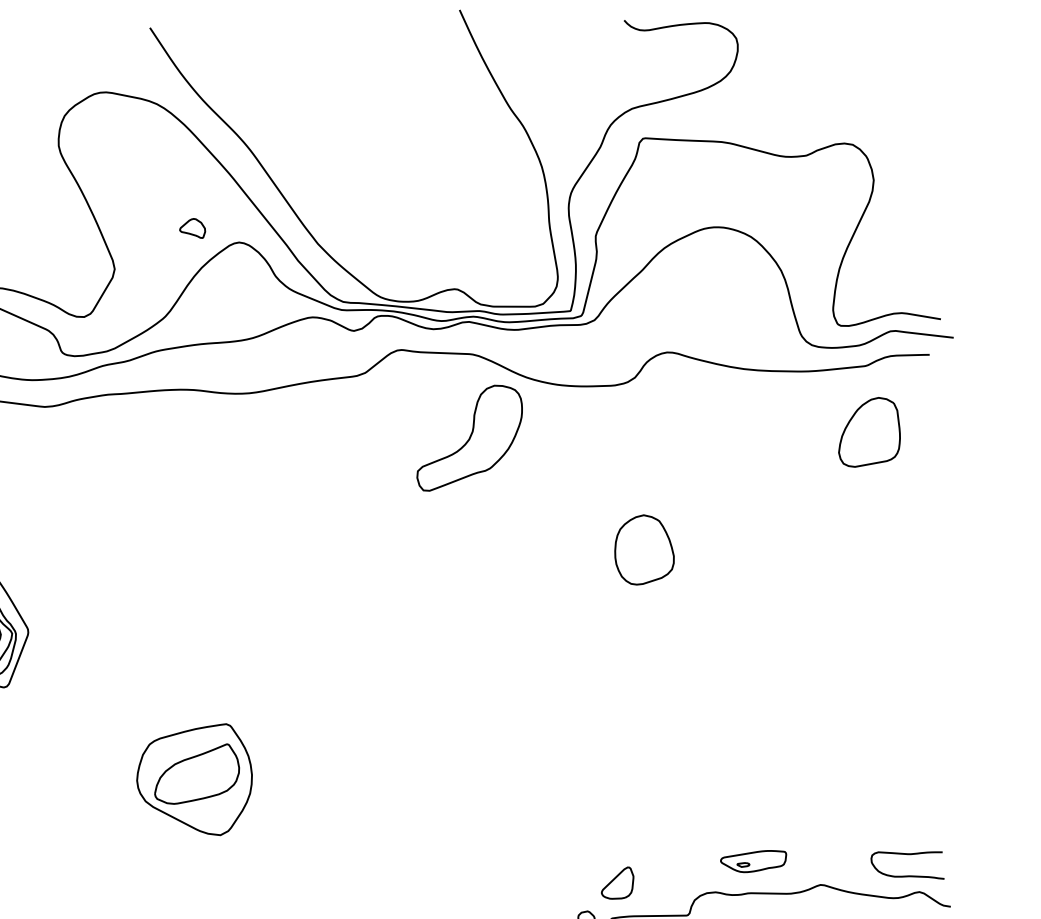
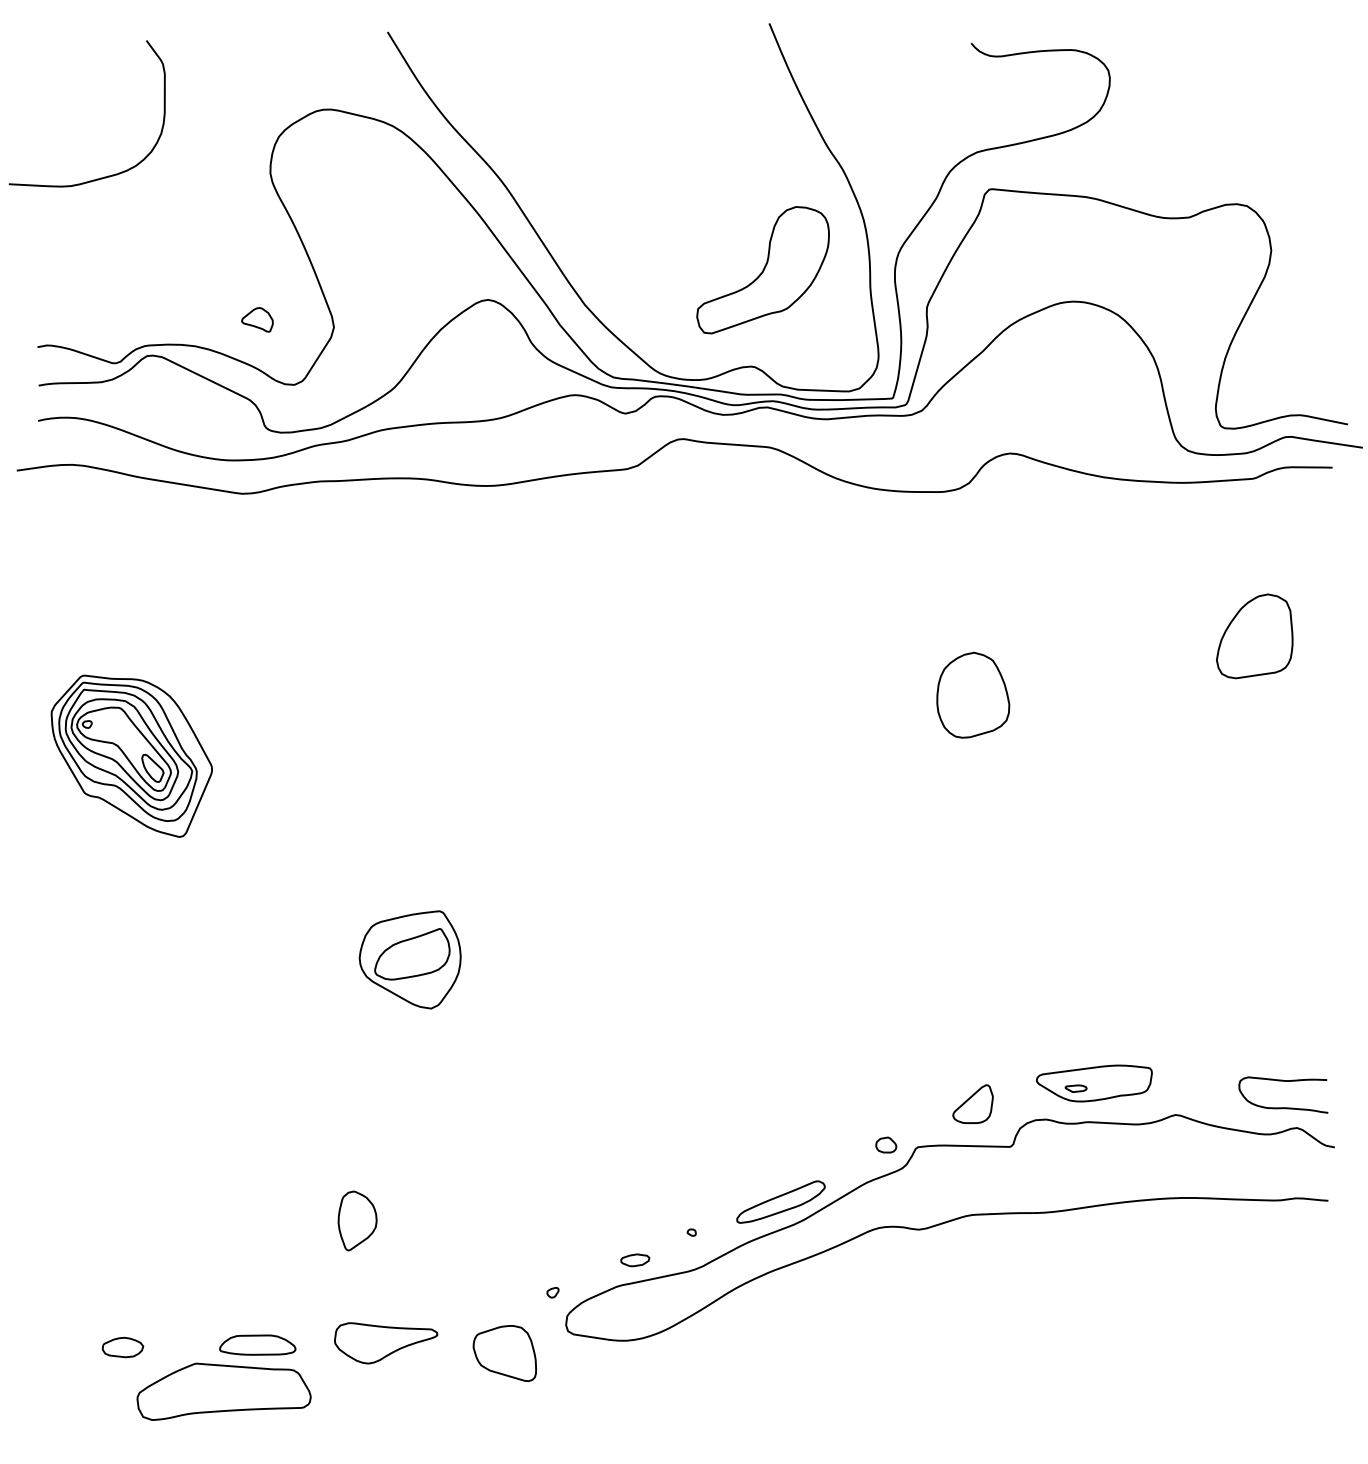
part: (192, 228) -> (257, 319), moved
part: (868, 432) -> (1254, 636), moved
part: (469, 438) -> (762, 270), moved
part: (193, 780) -> (409, 959), size x0.71
part: (753, 861) -> (1094, 1083), size x1.43
part: (617, 882) -> (972, 1103), moved

